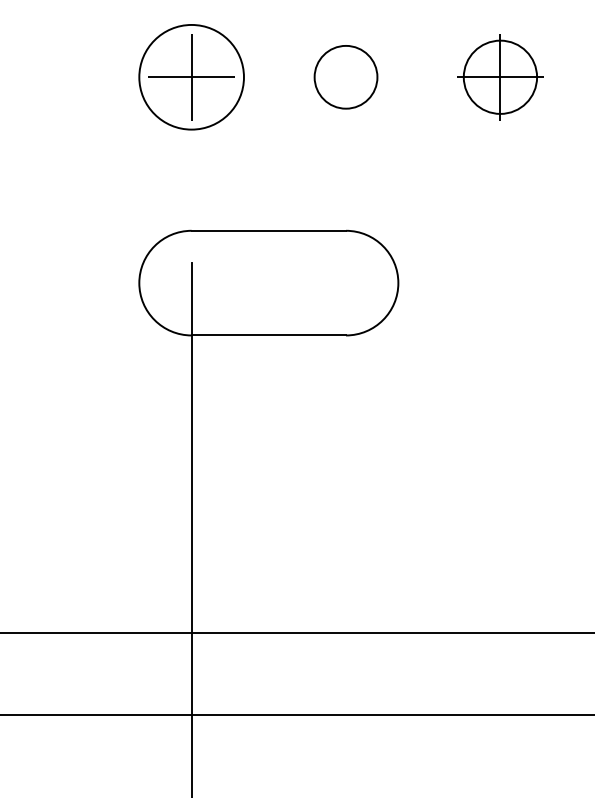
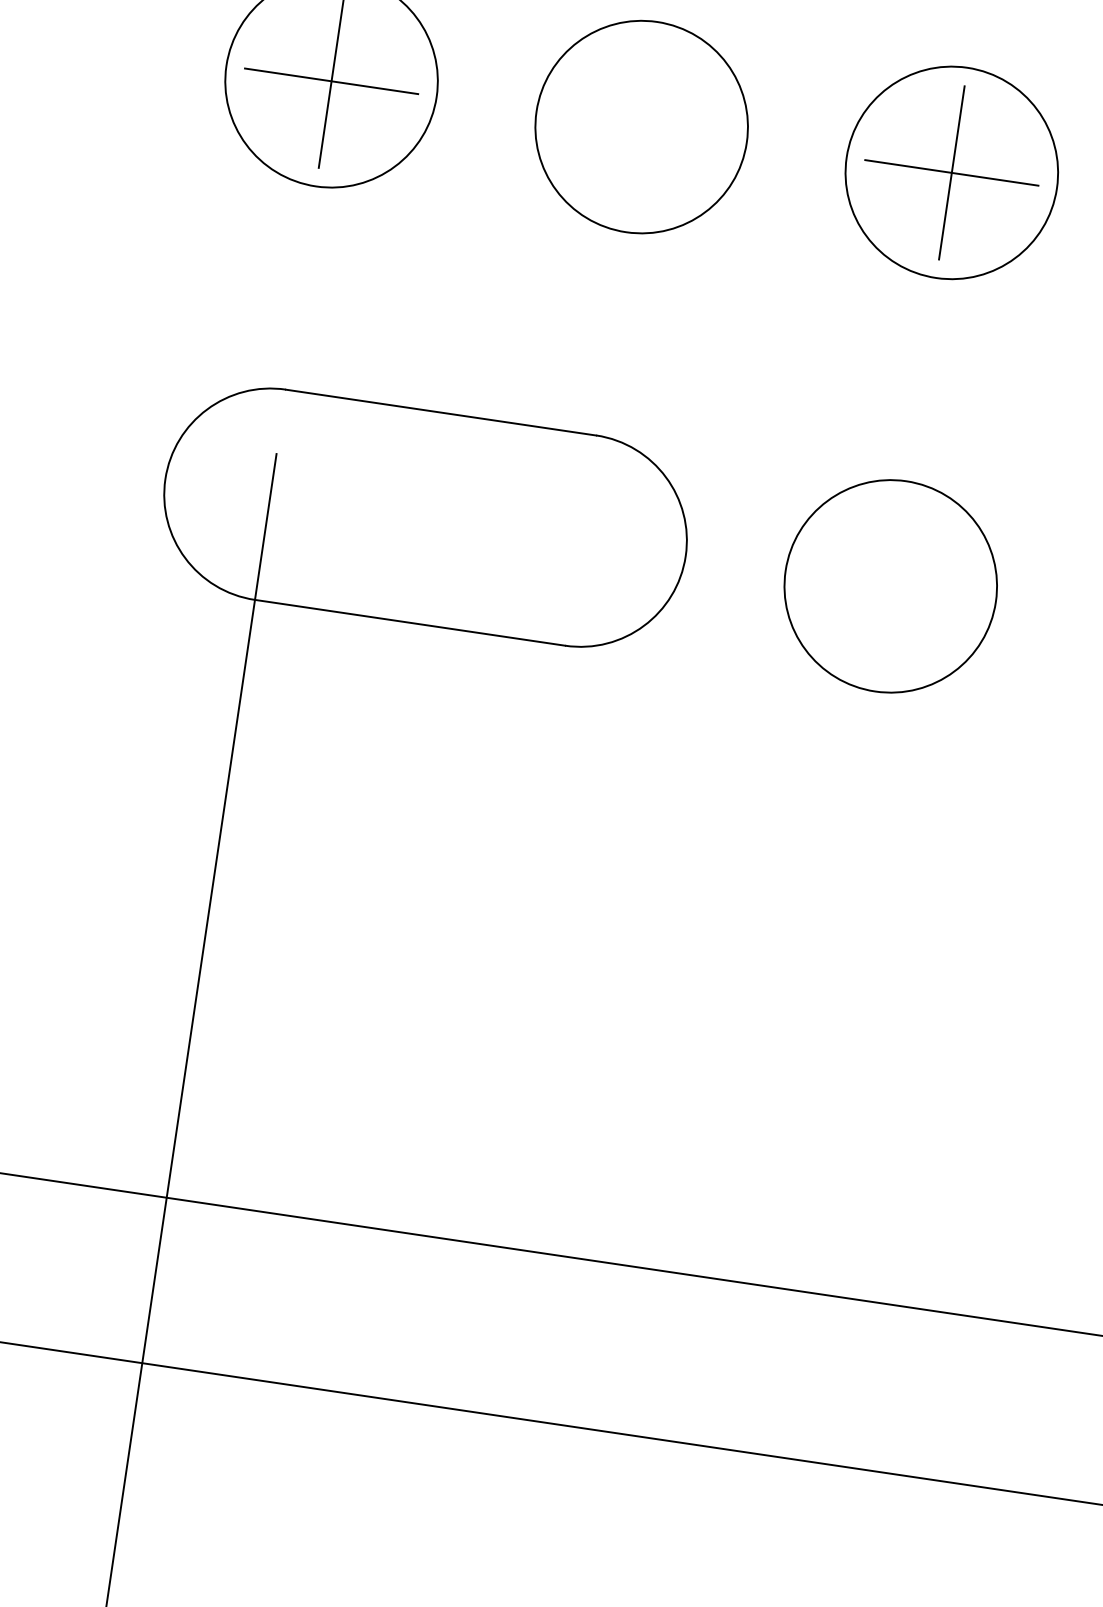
circle: (345, 76) -> (640, 125), size x1.67
circle: (500, 76) -> (952, 171), size x1.43
circle: (500, 282) -> (891, 585), added

